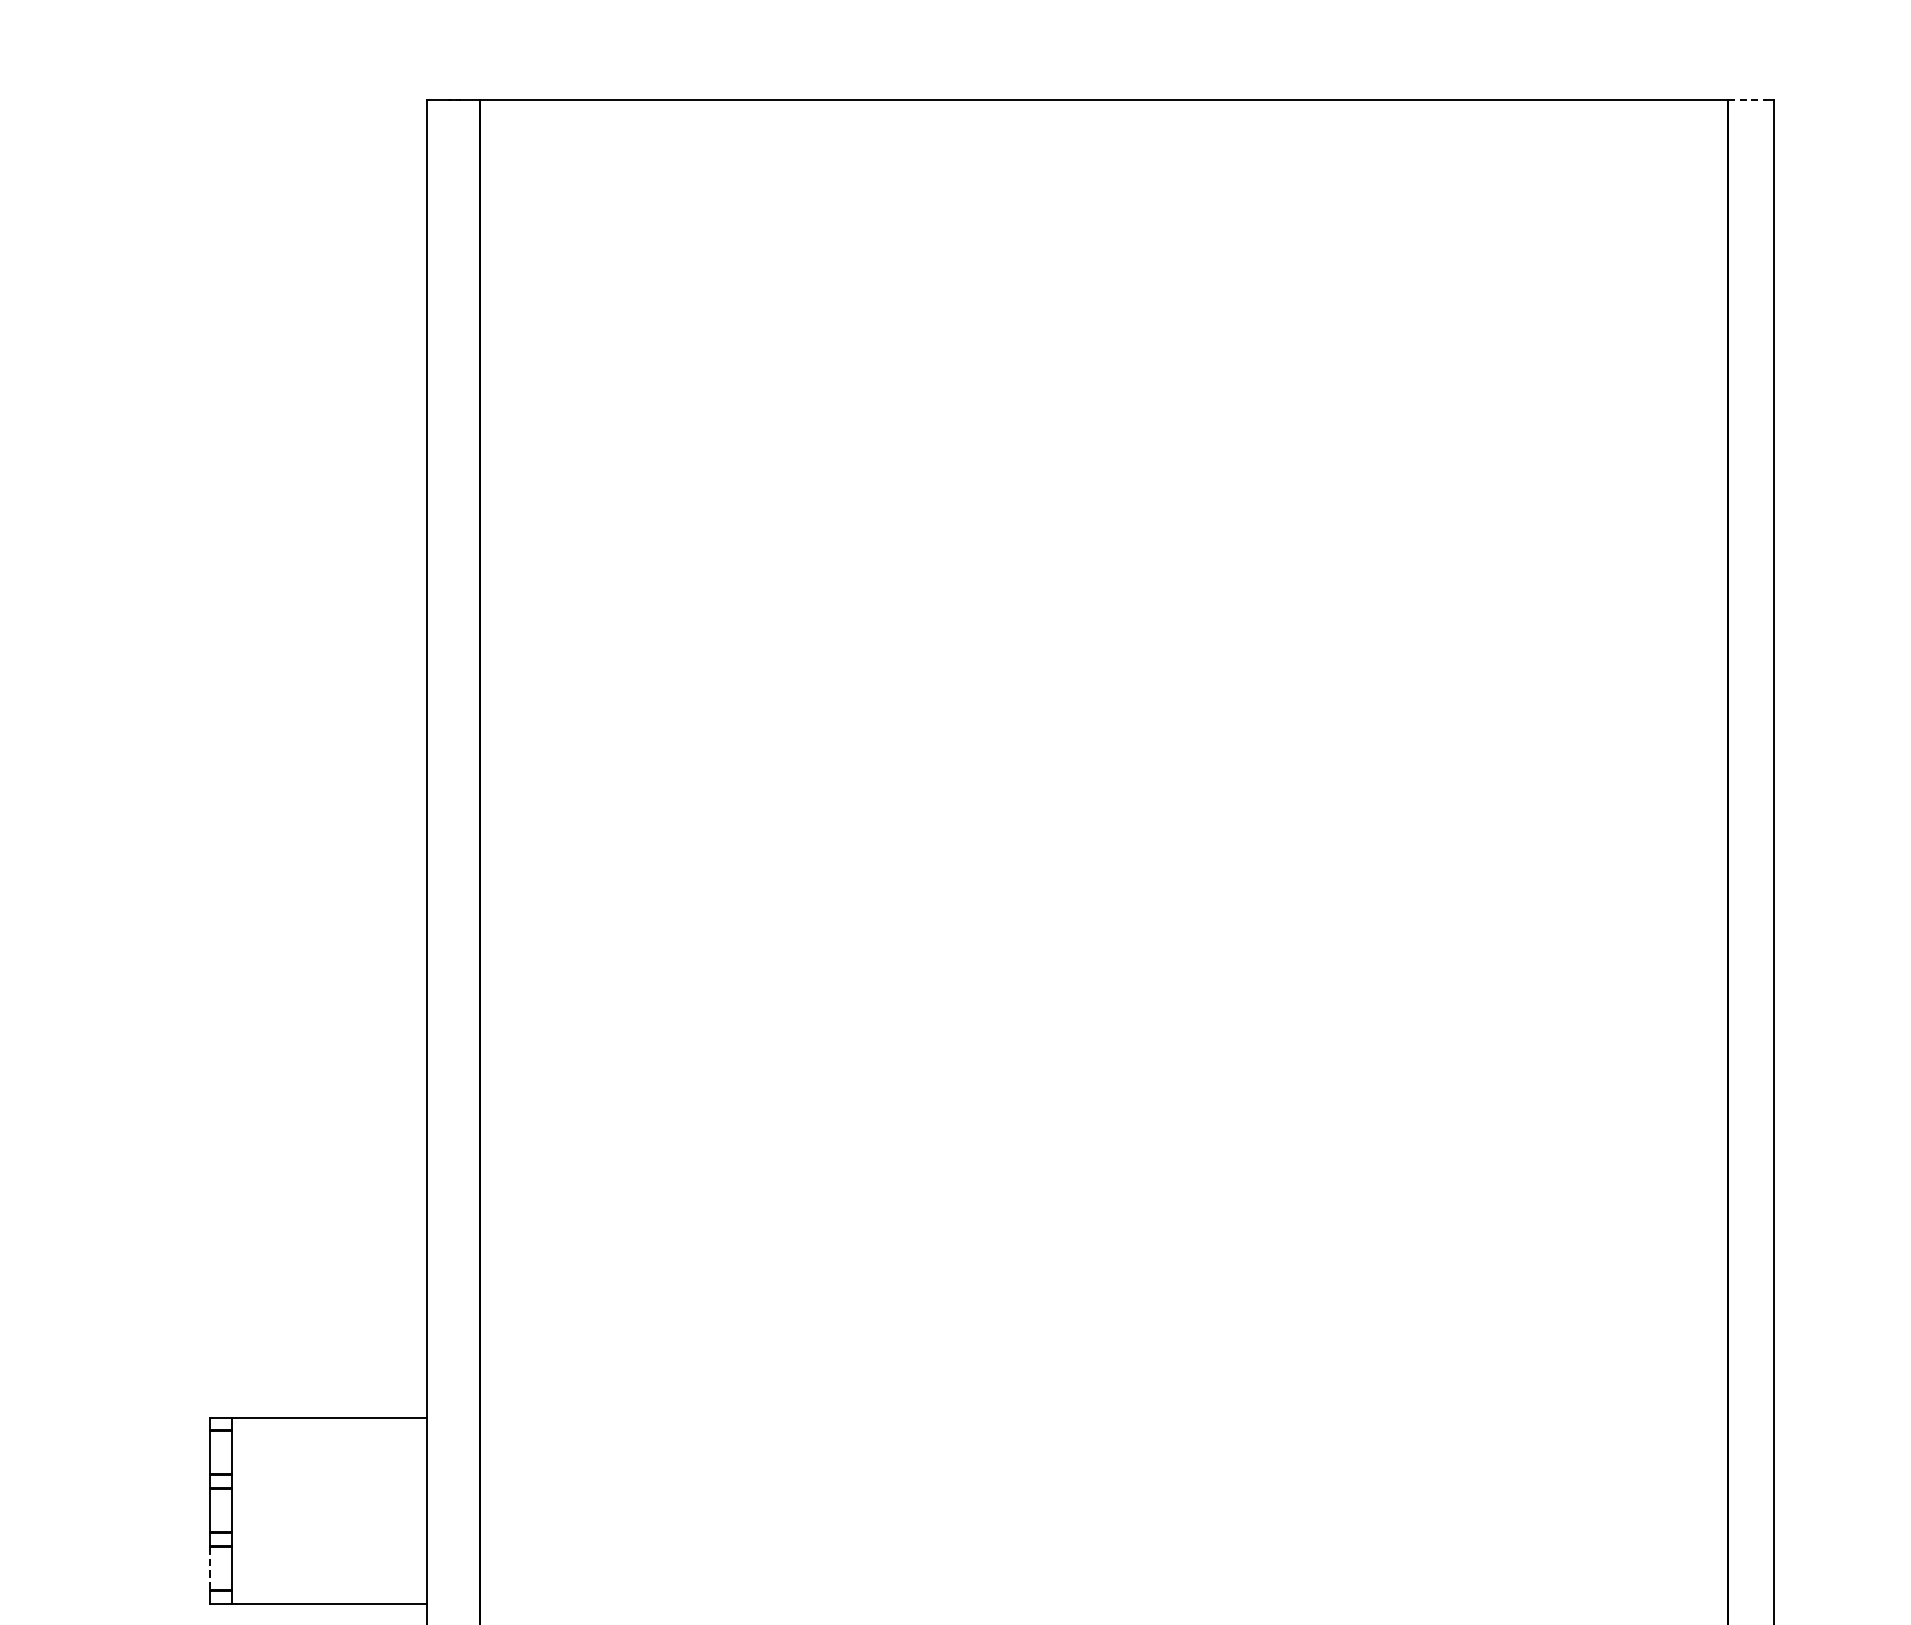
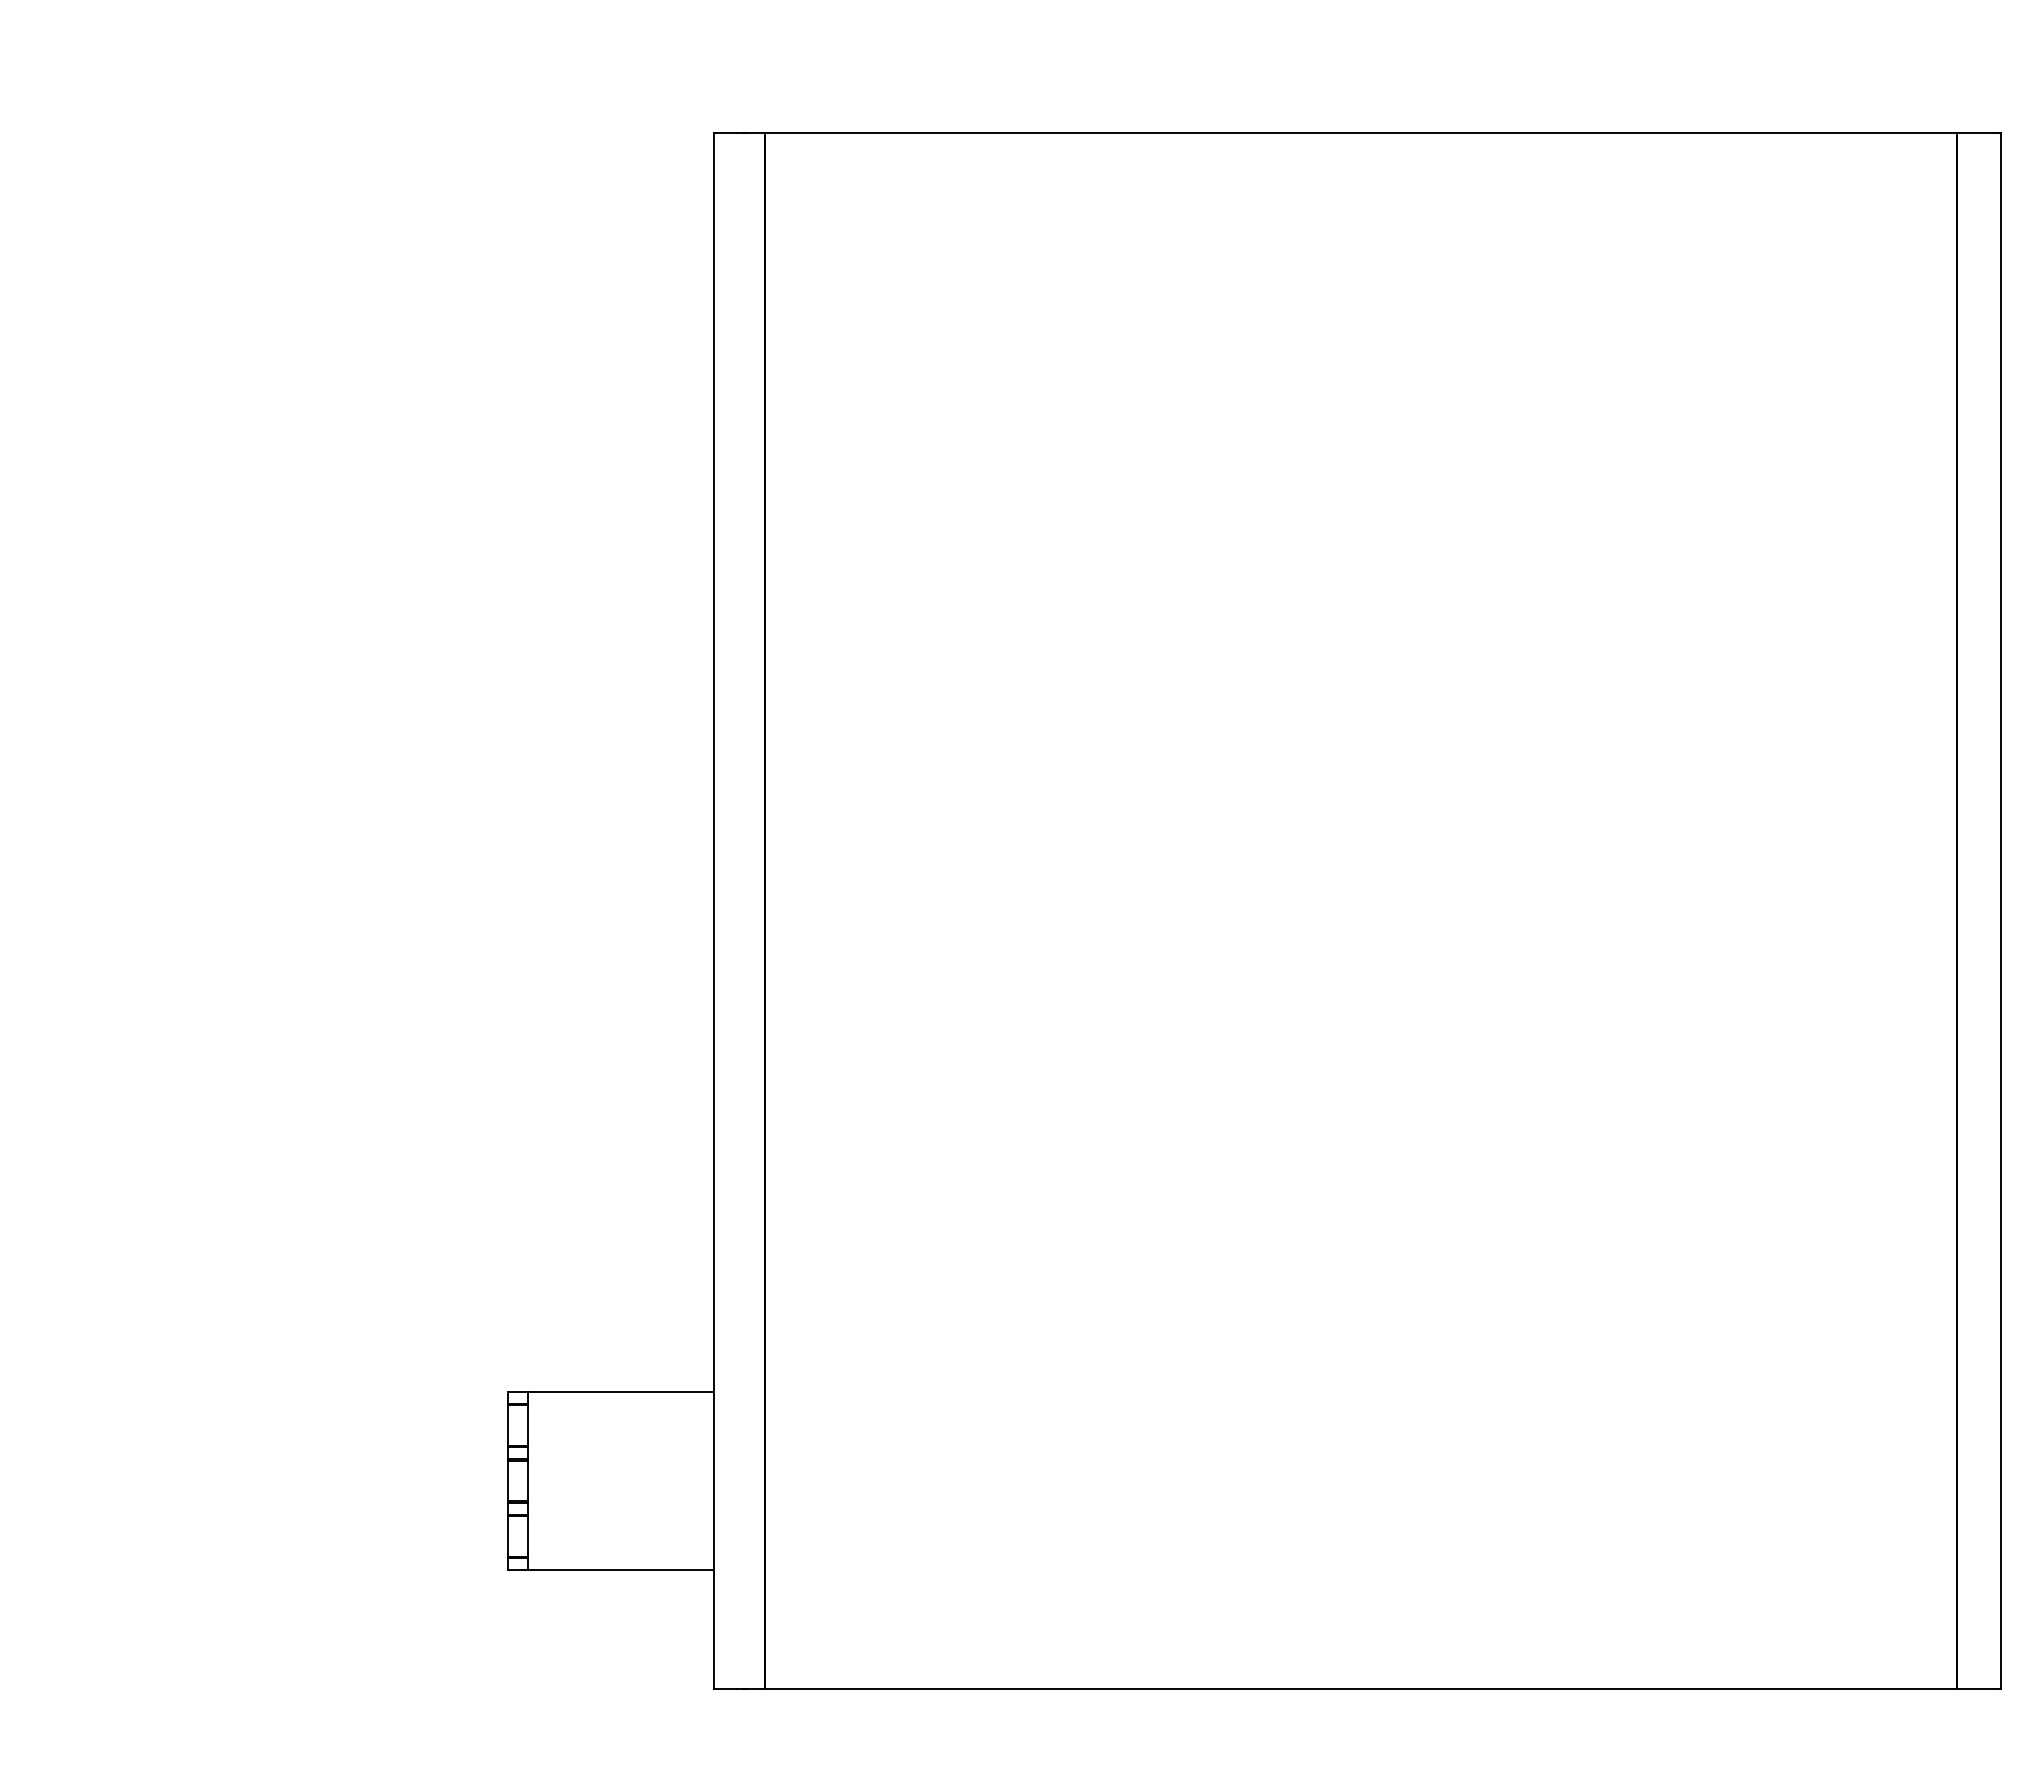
line: (1747, 99) -> (1975, 133), dashed -> solid
line: (210, 1568) -> (507, 1536), dashed -> solid

